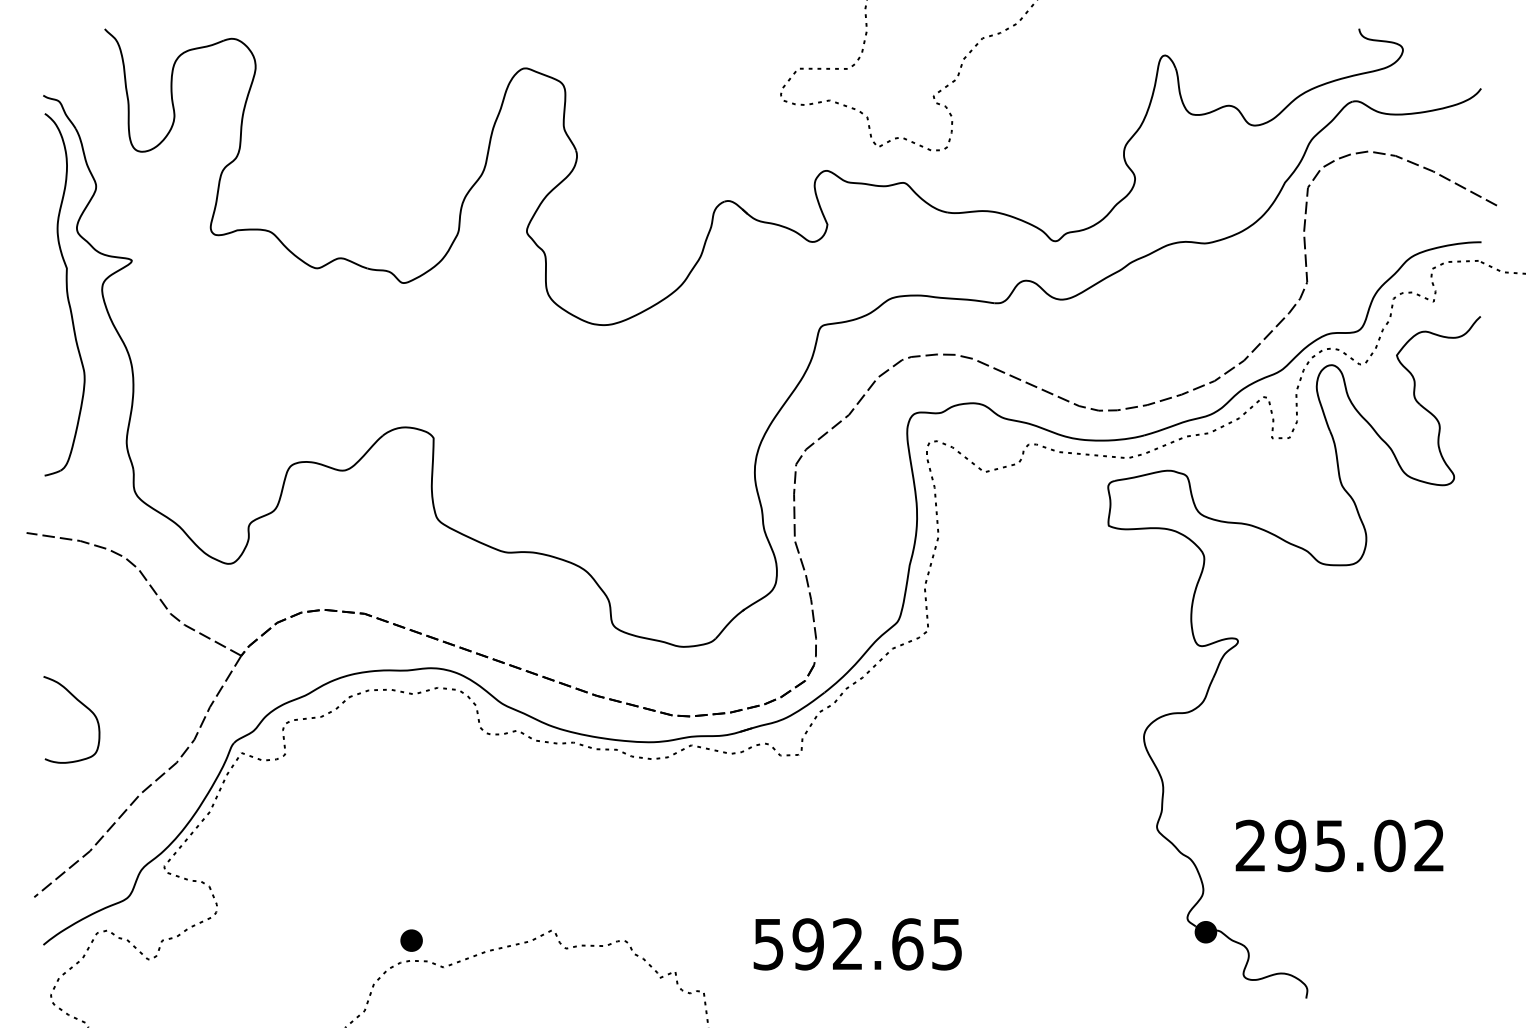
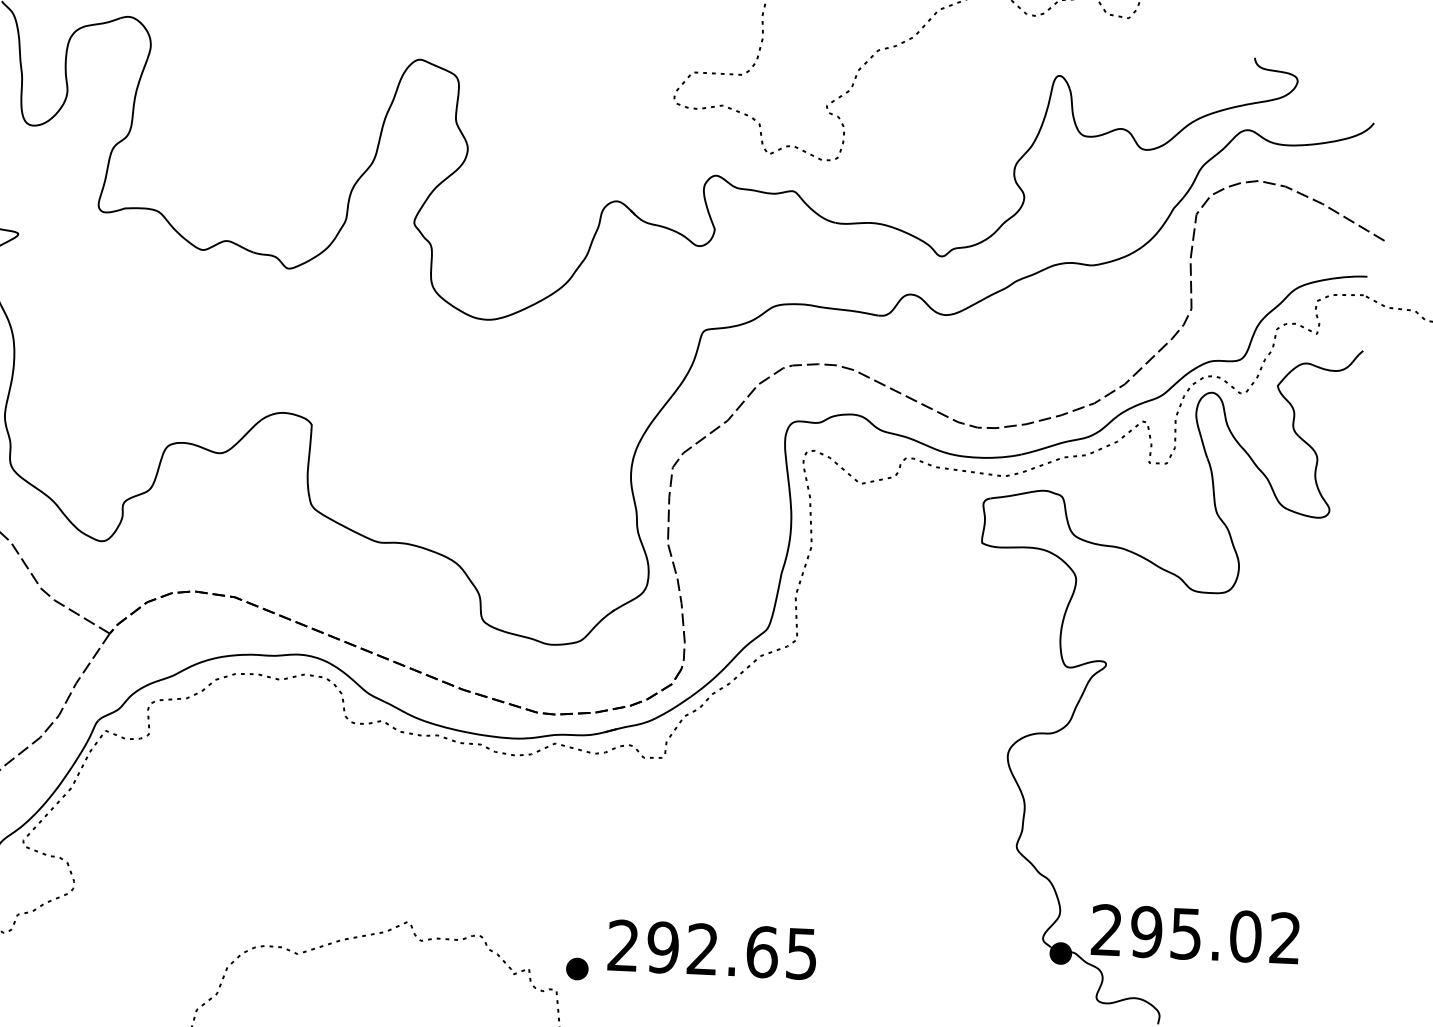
text: (1339, 845) -> (1195, 933), moved
part: (411, 940) -> (577, 968), moved
text: (768, 944) -> (623, 945), 592.65 -> 292.65

